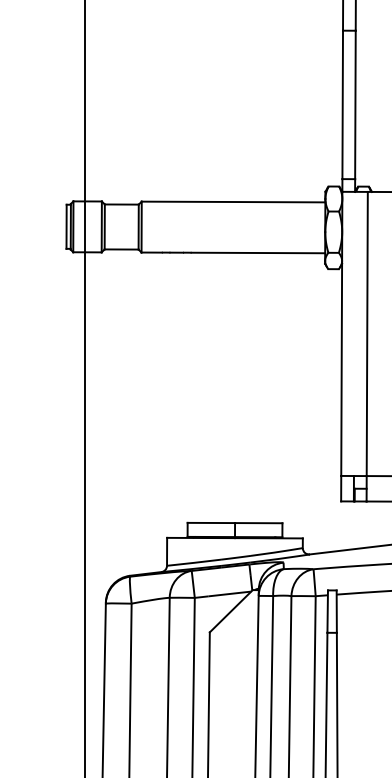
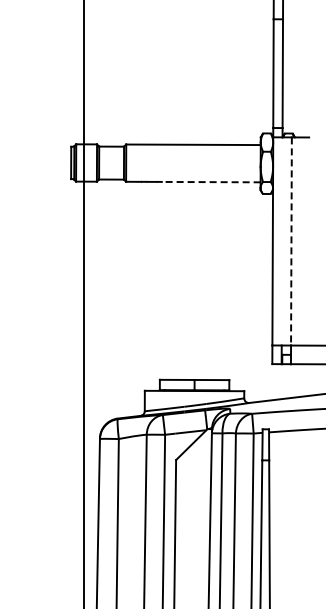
line: (258, 253) -> (211, 182), solid -> dashed
line: (367, 334) -> (291, 241), solid -> dashed

